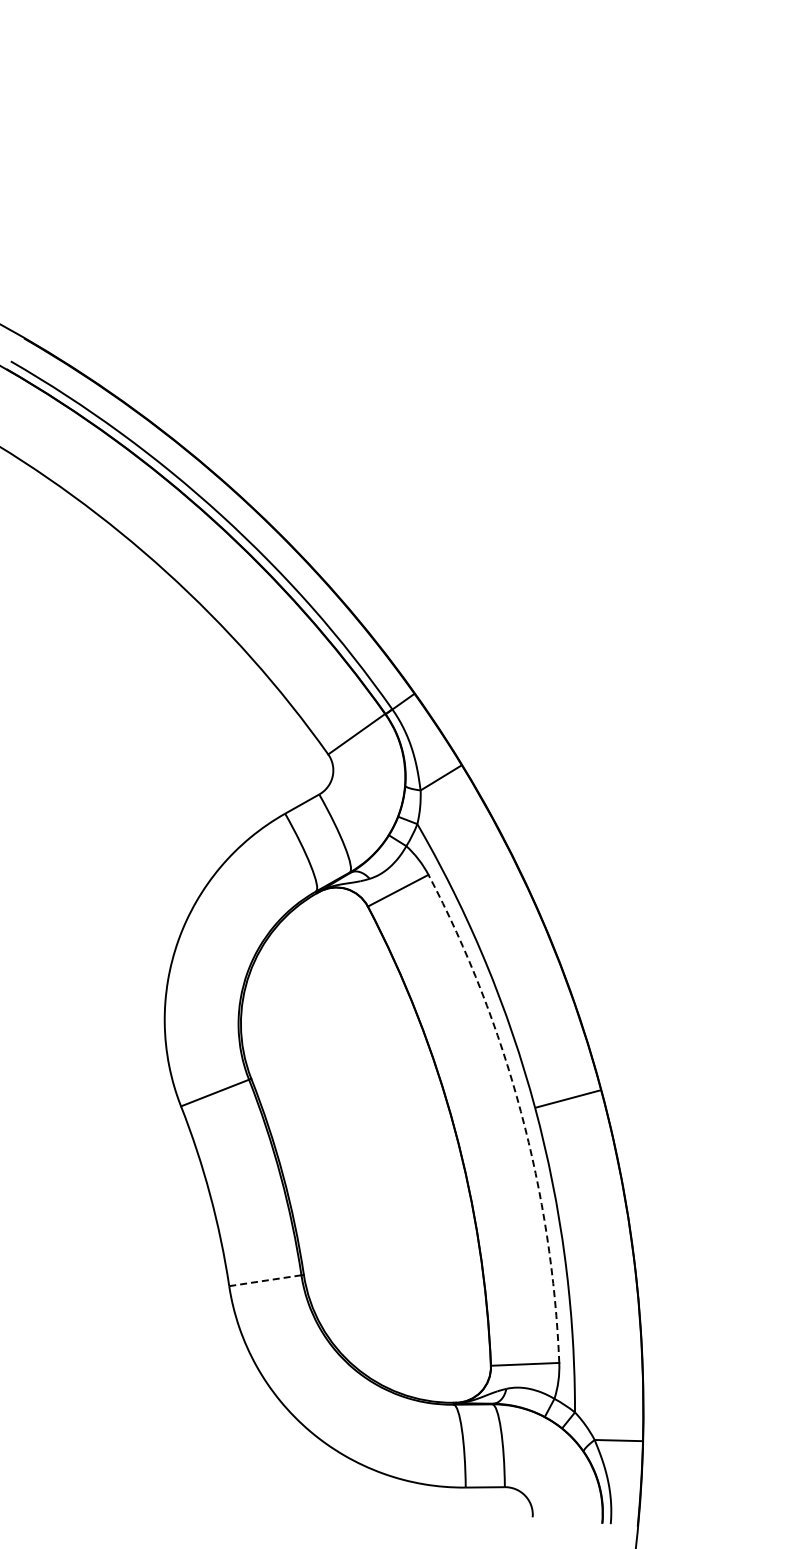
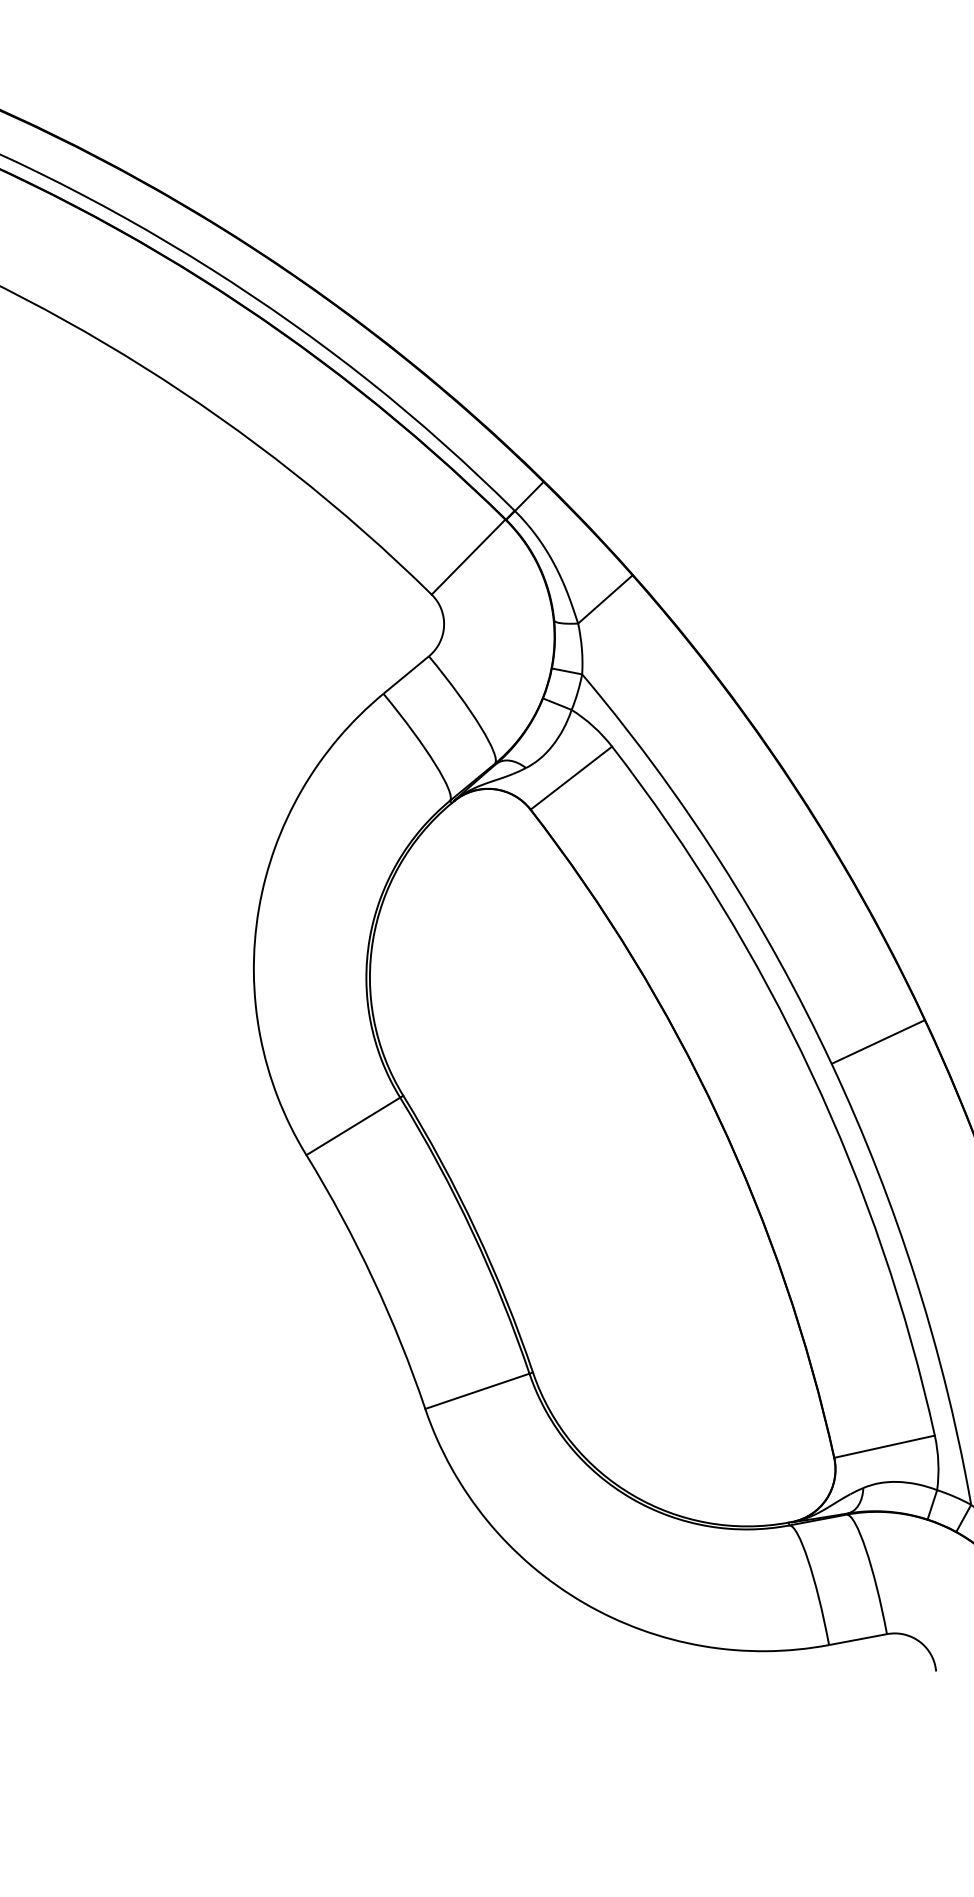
arc: (520, 1111) -> (810, 1073), dashed -> solid
line: (265, 1280) -> (477, 1390), dashed -> solid

